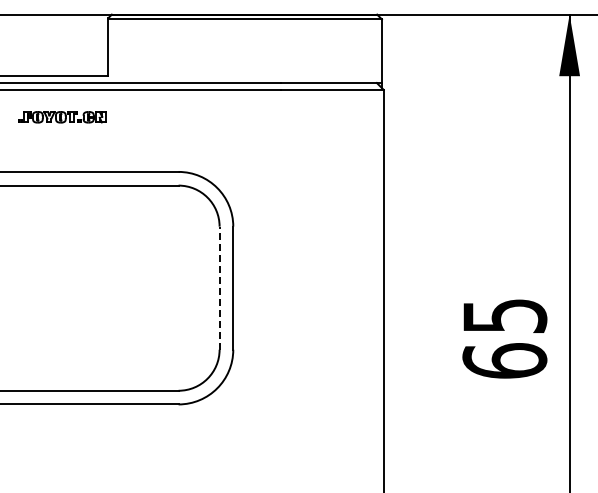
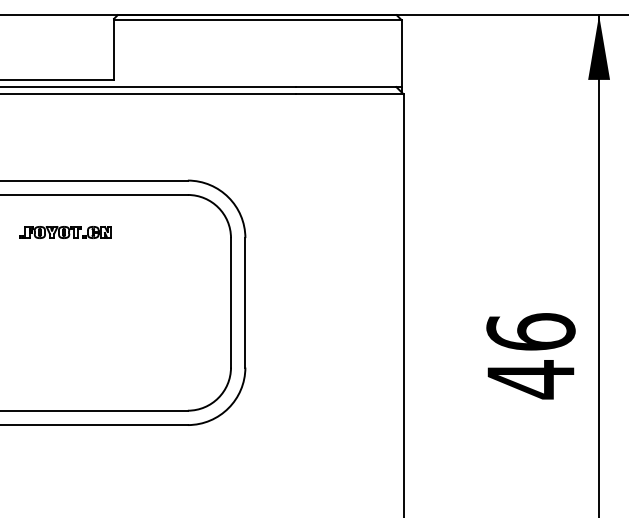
part: (62, 117) -> (65, 232), moved
line: (219, 288) -> (230, 303), dashed -> solid
text: (504, 338) -> (530, 355), 65 -> 46

